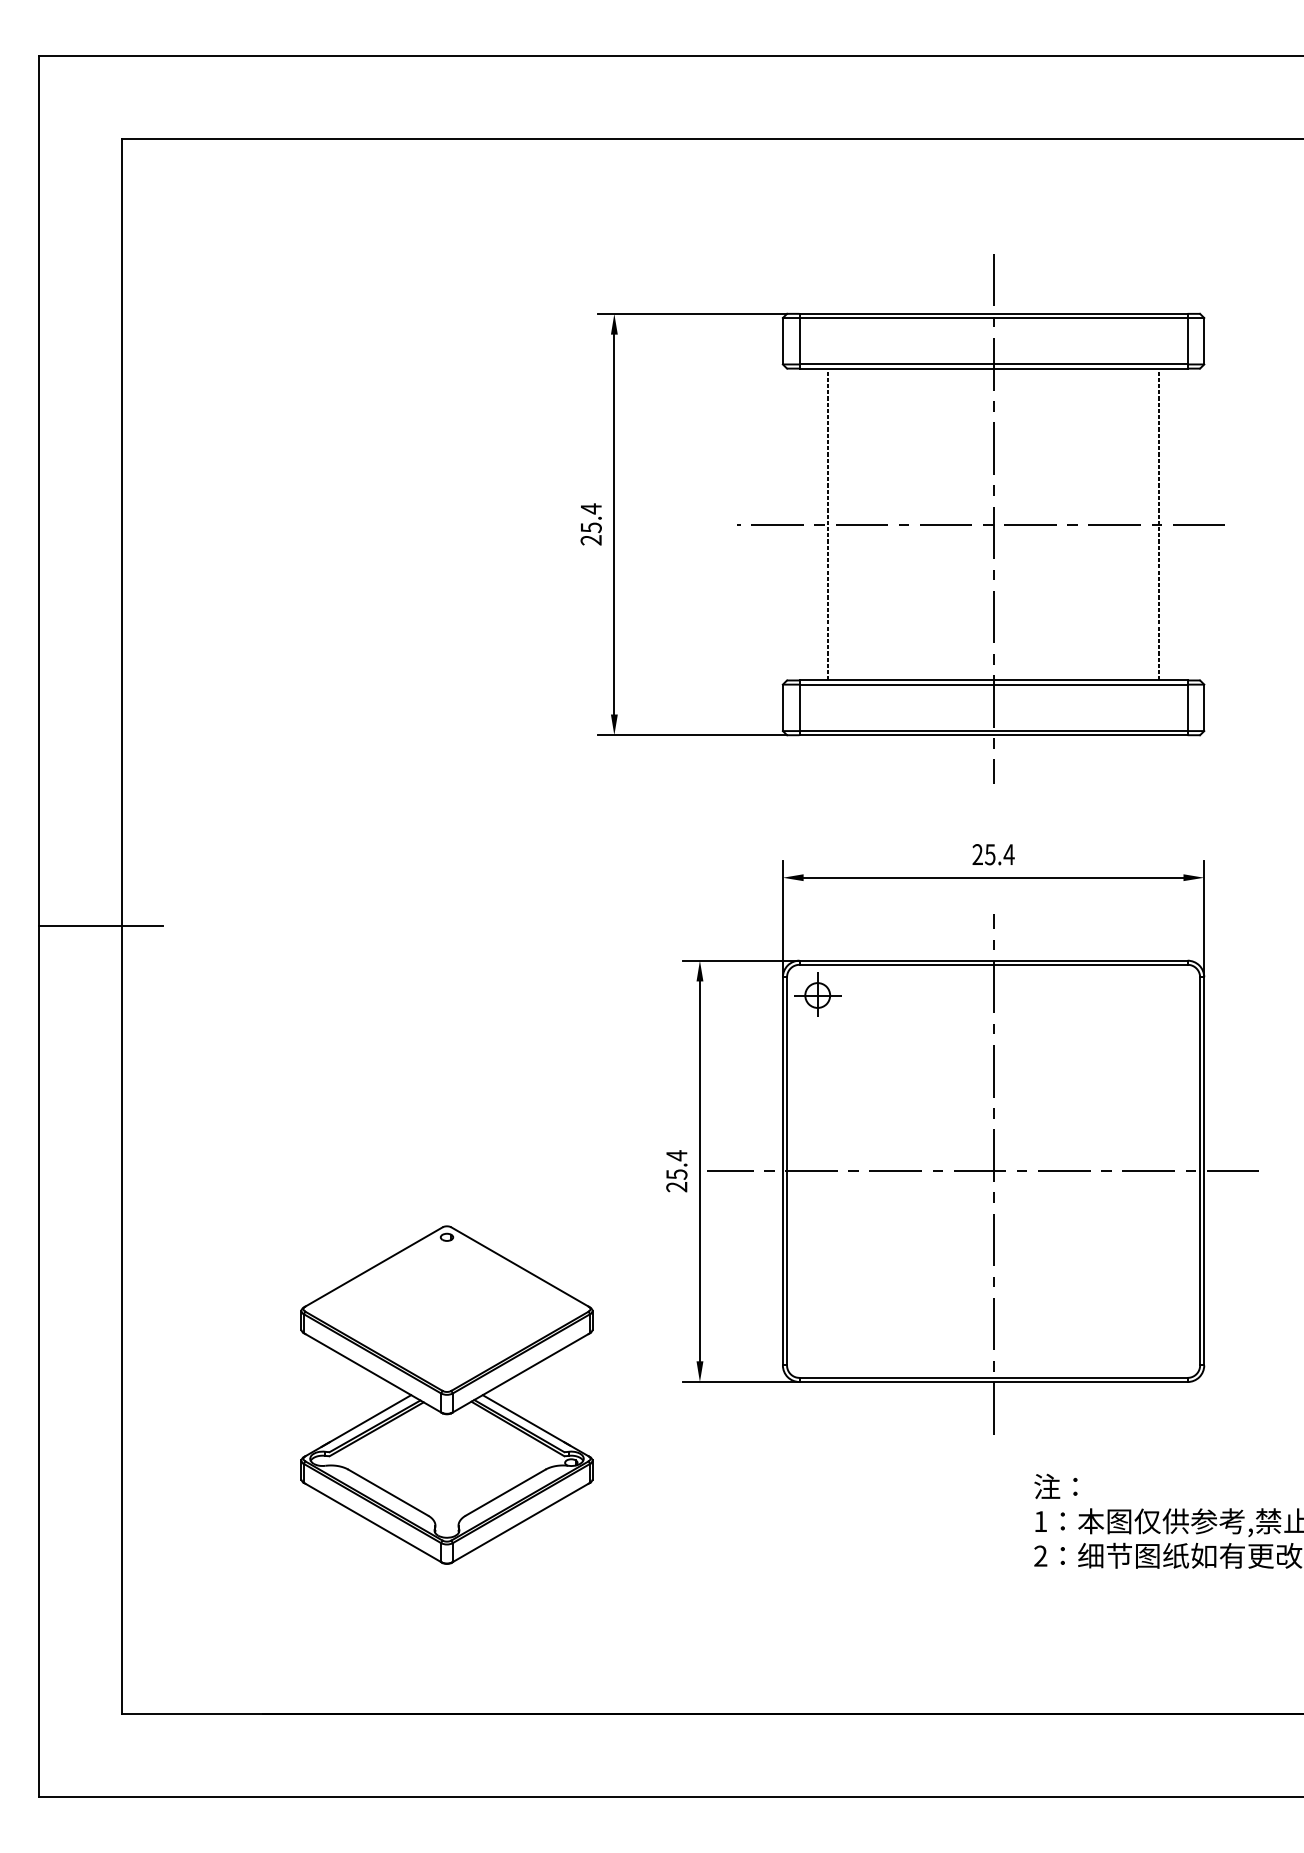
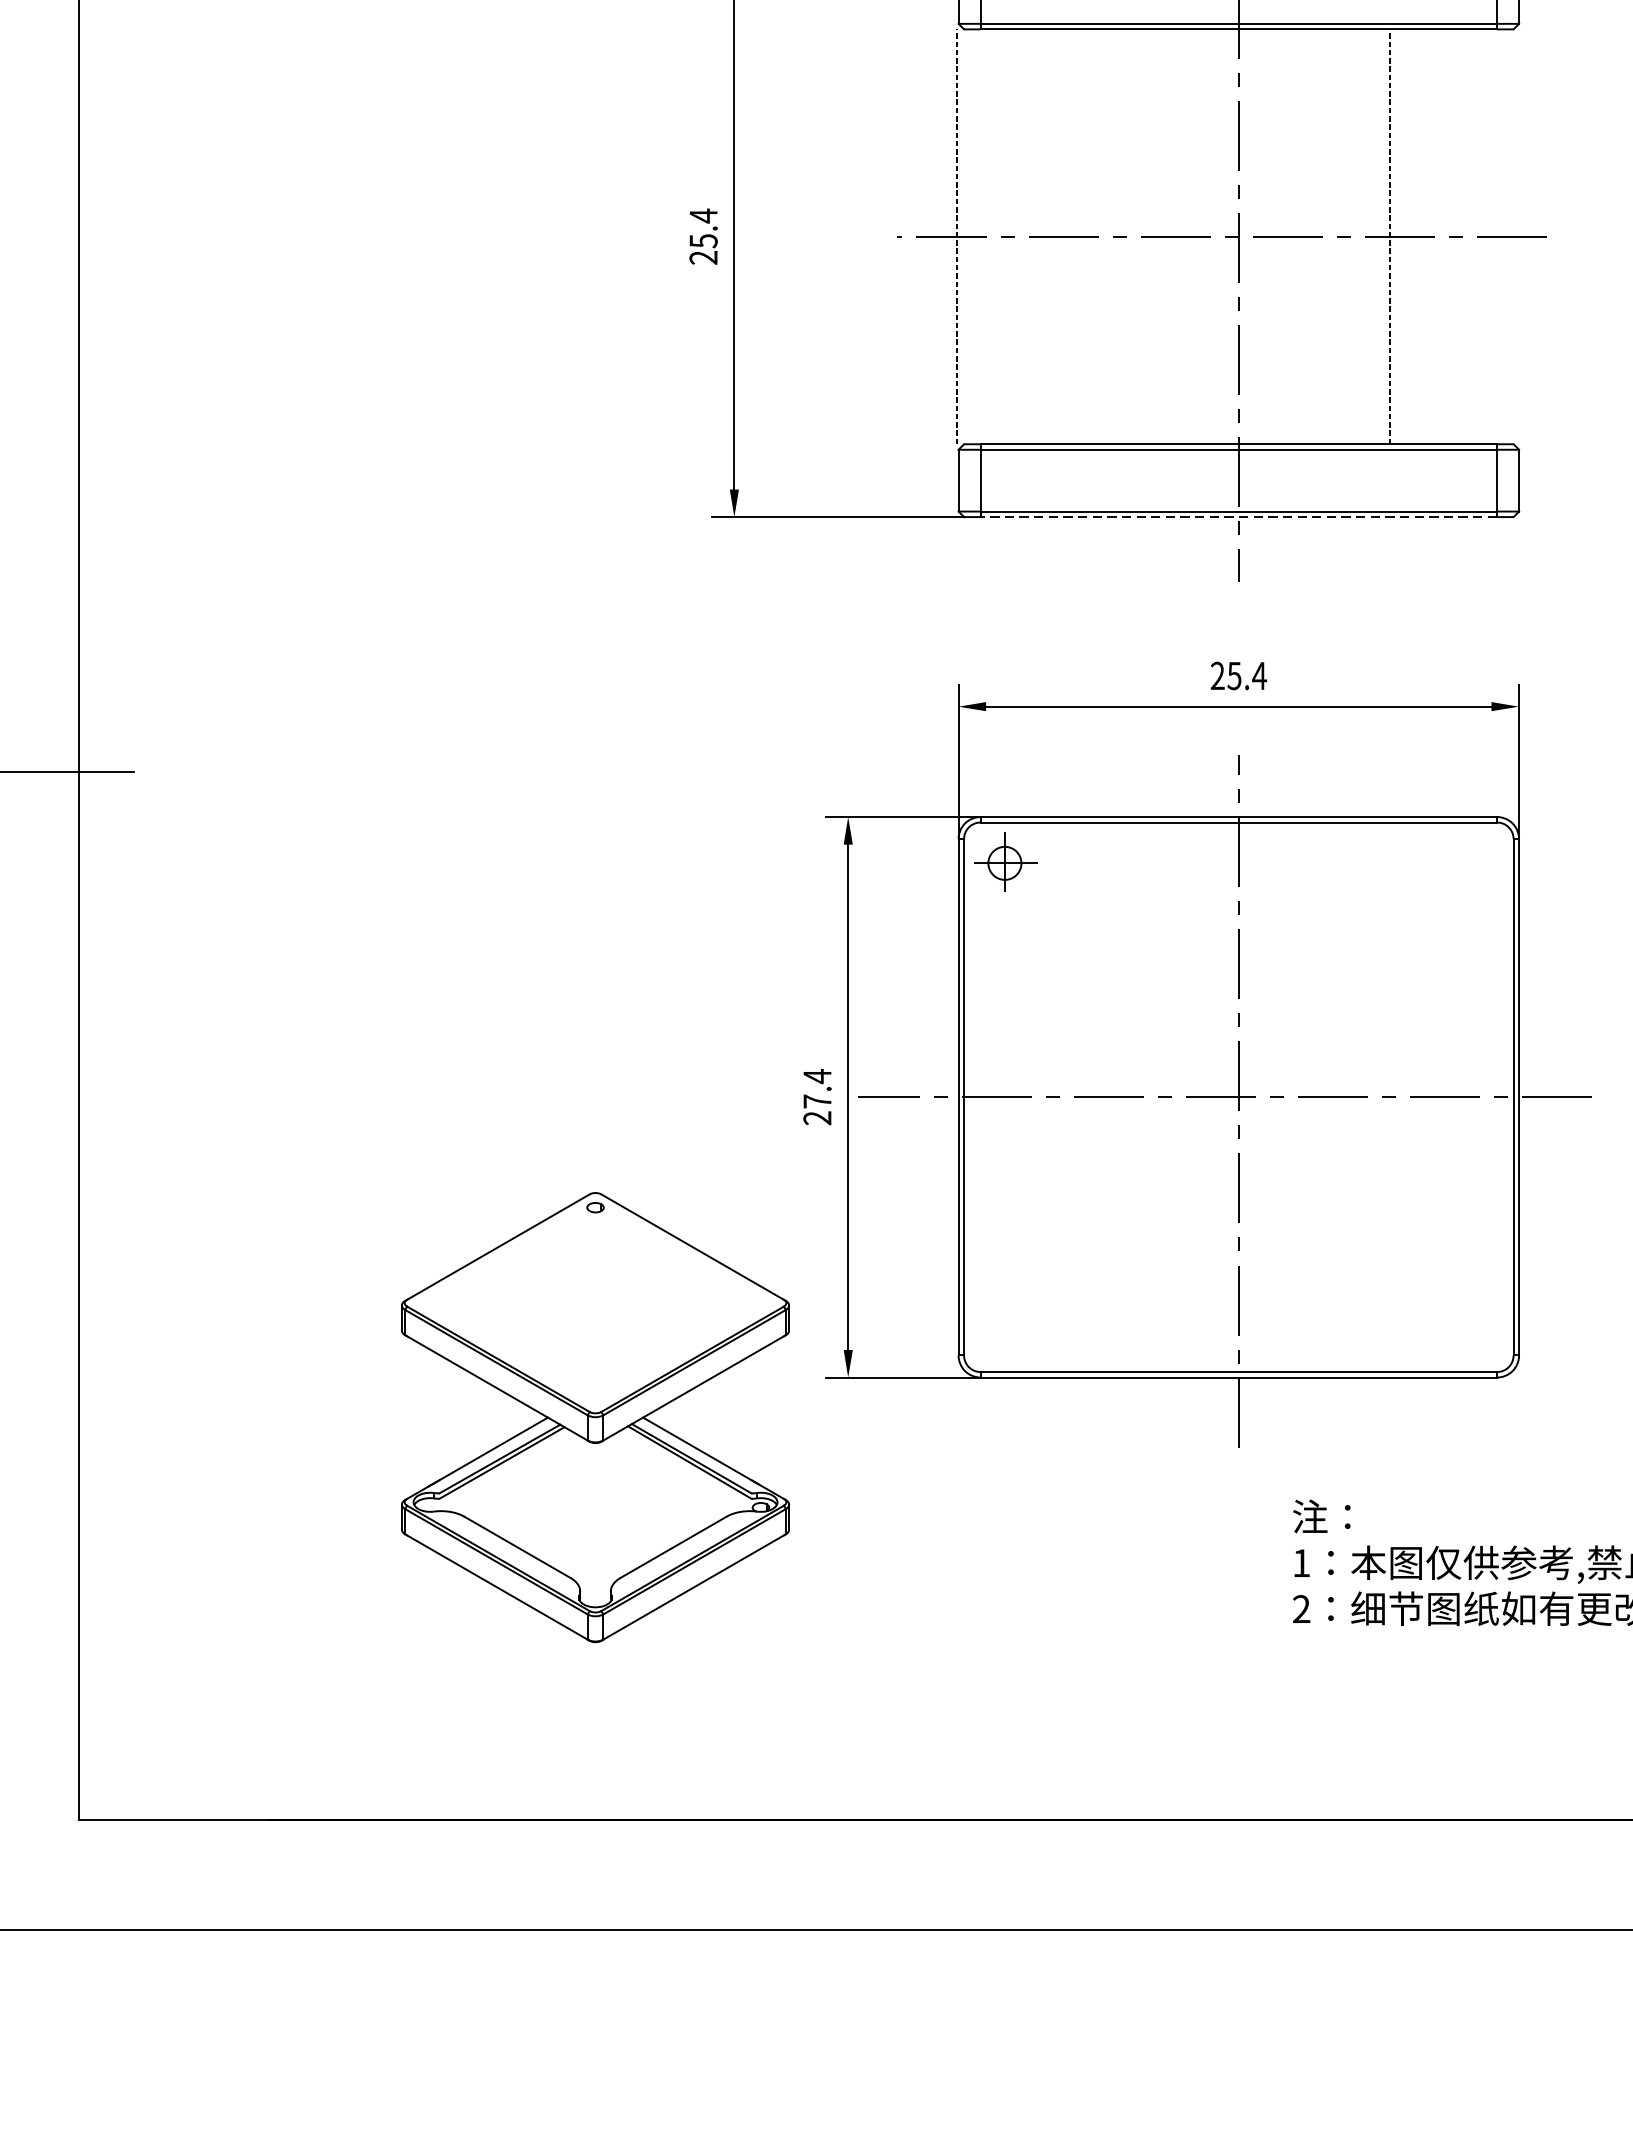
line: (827, 524) -> (956, 236), moved
line: (1159, 524) -> (1390, 236), moved
line: (993, 735) -> (1238, 517), solid -> dashed
text: (676, 1174) -> (817, 1101), 25.4 -> 27.4
part: (446, 1394) -> (594, 1416), moved

